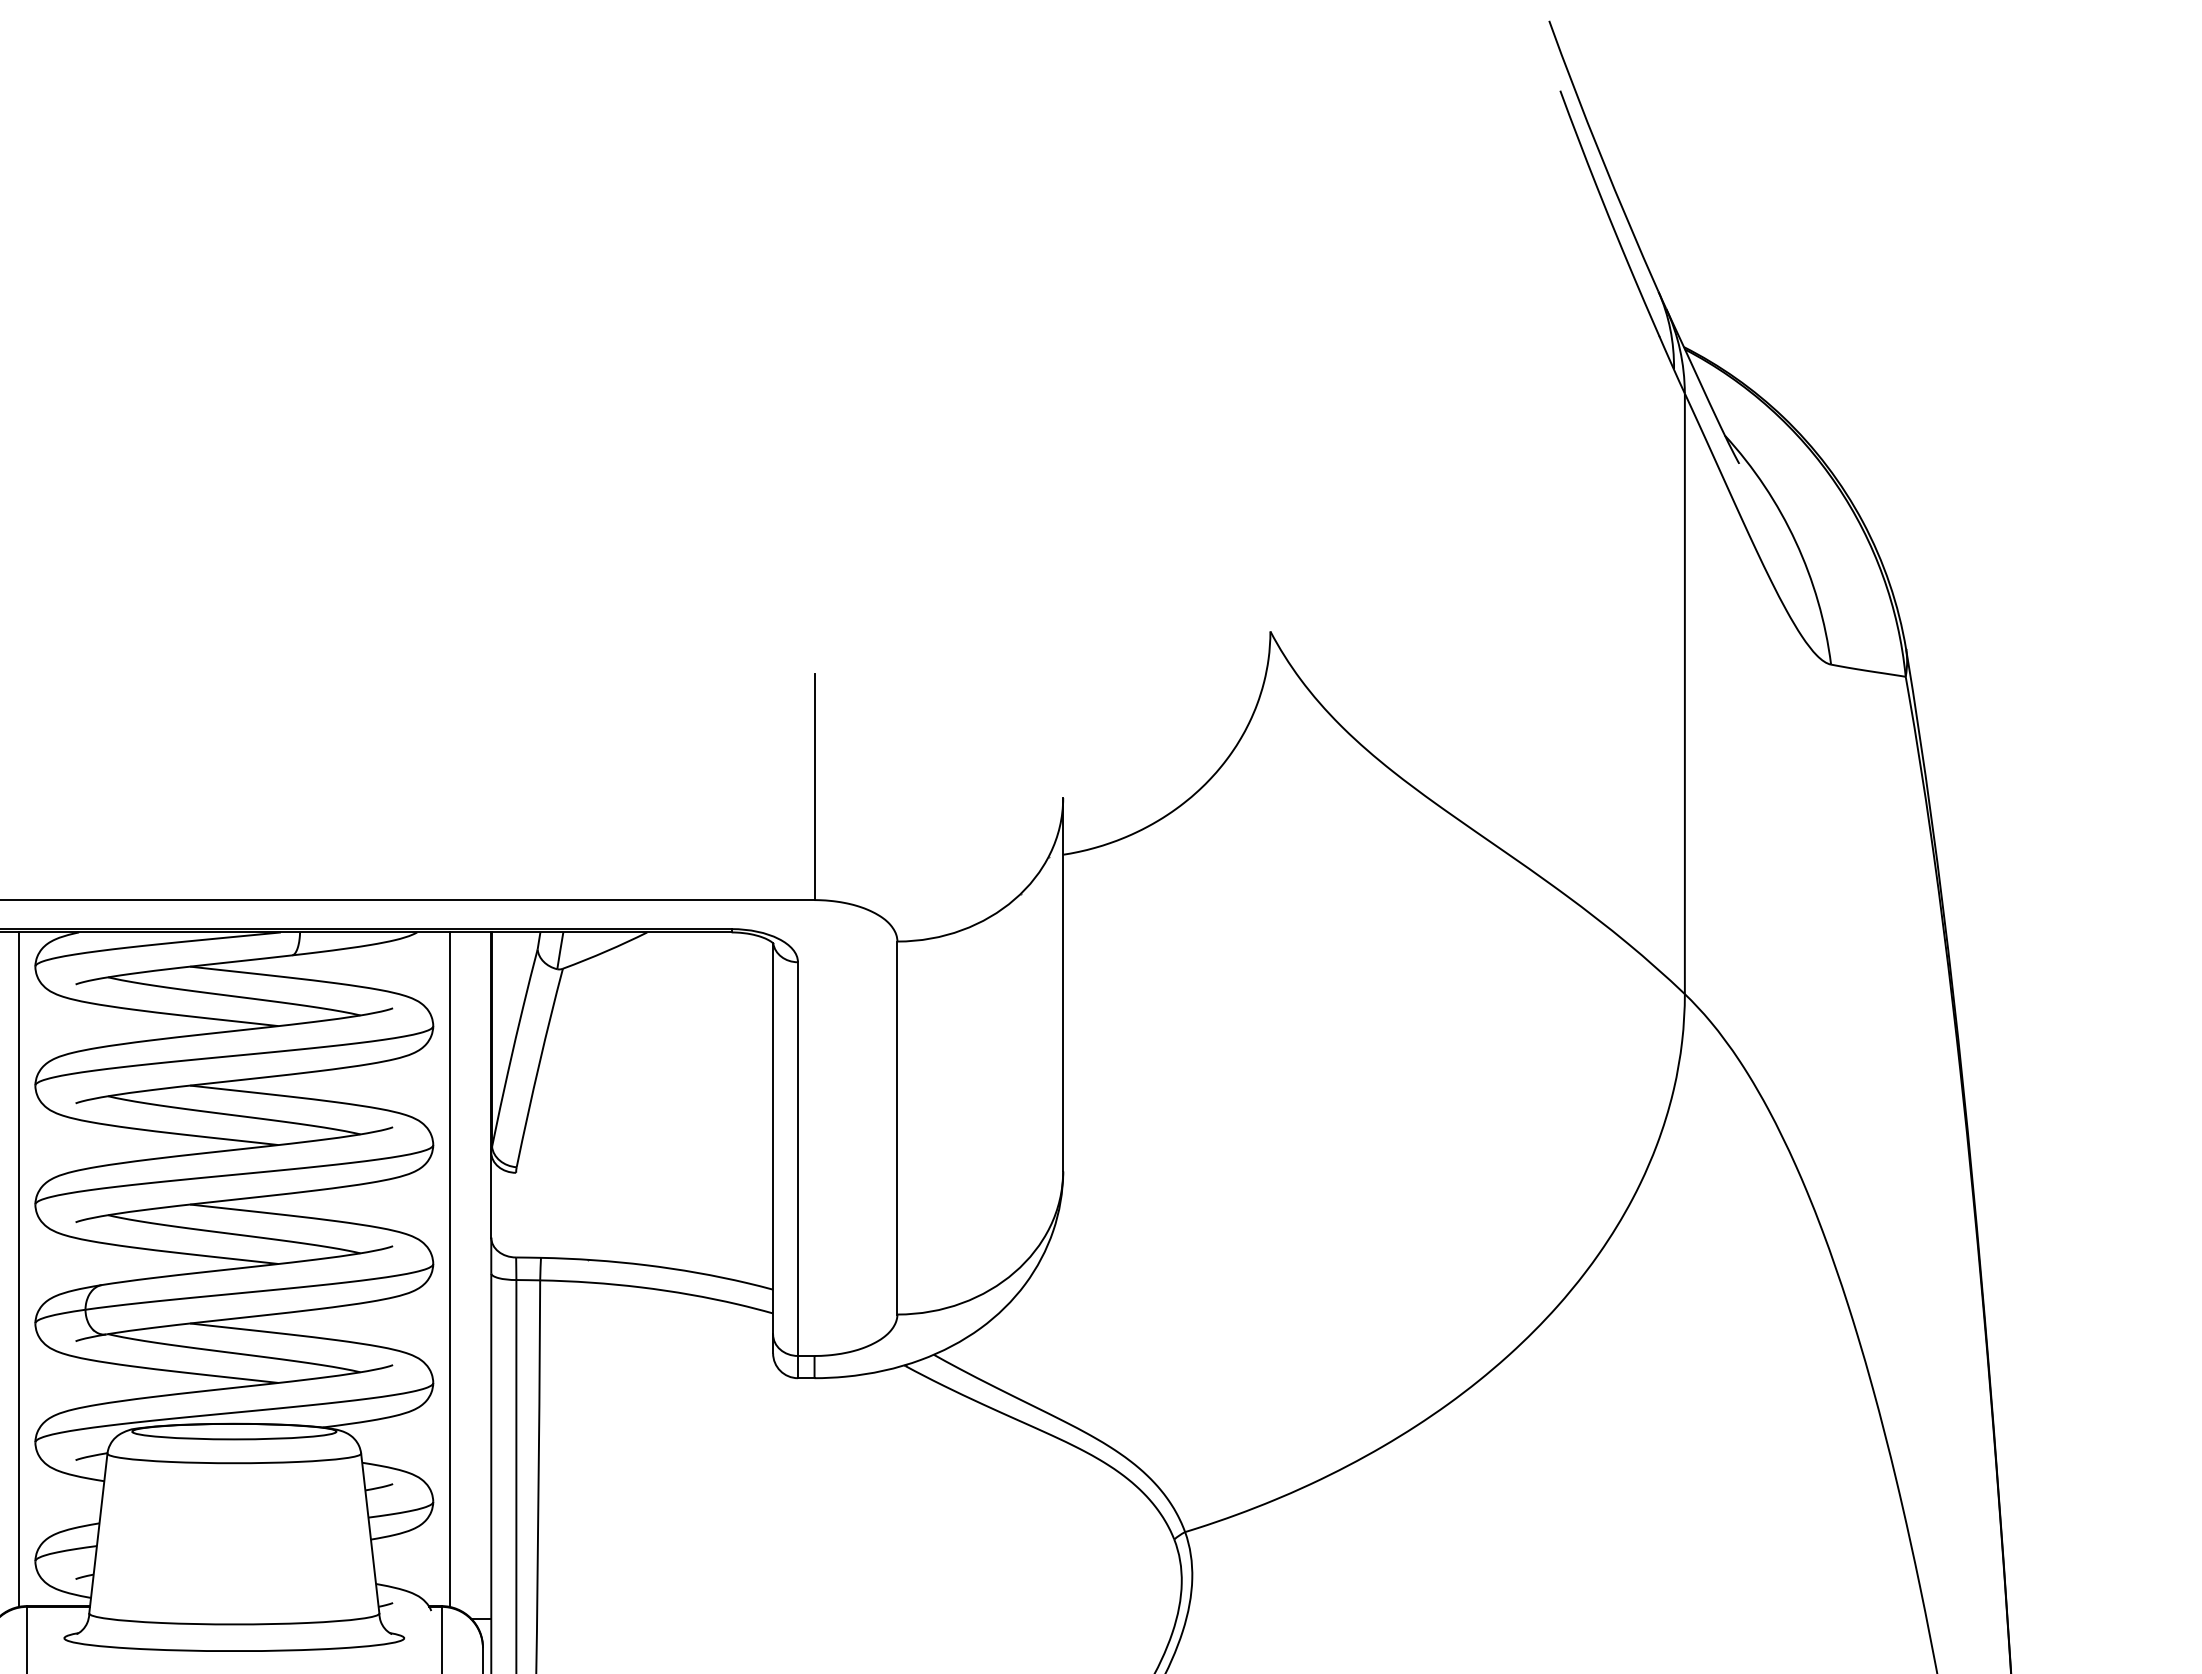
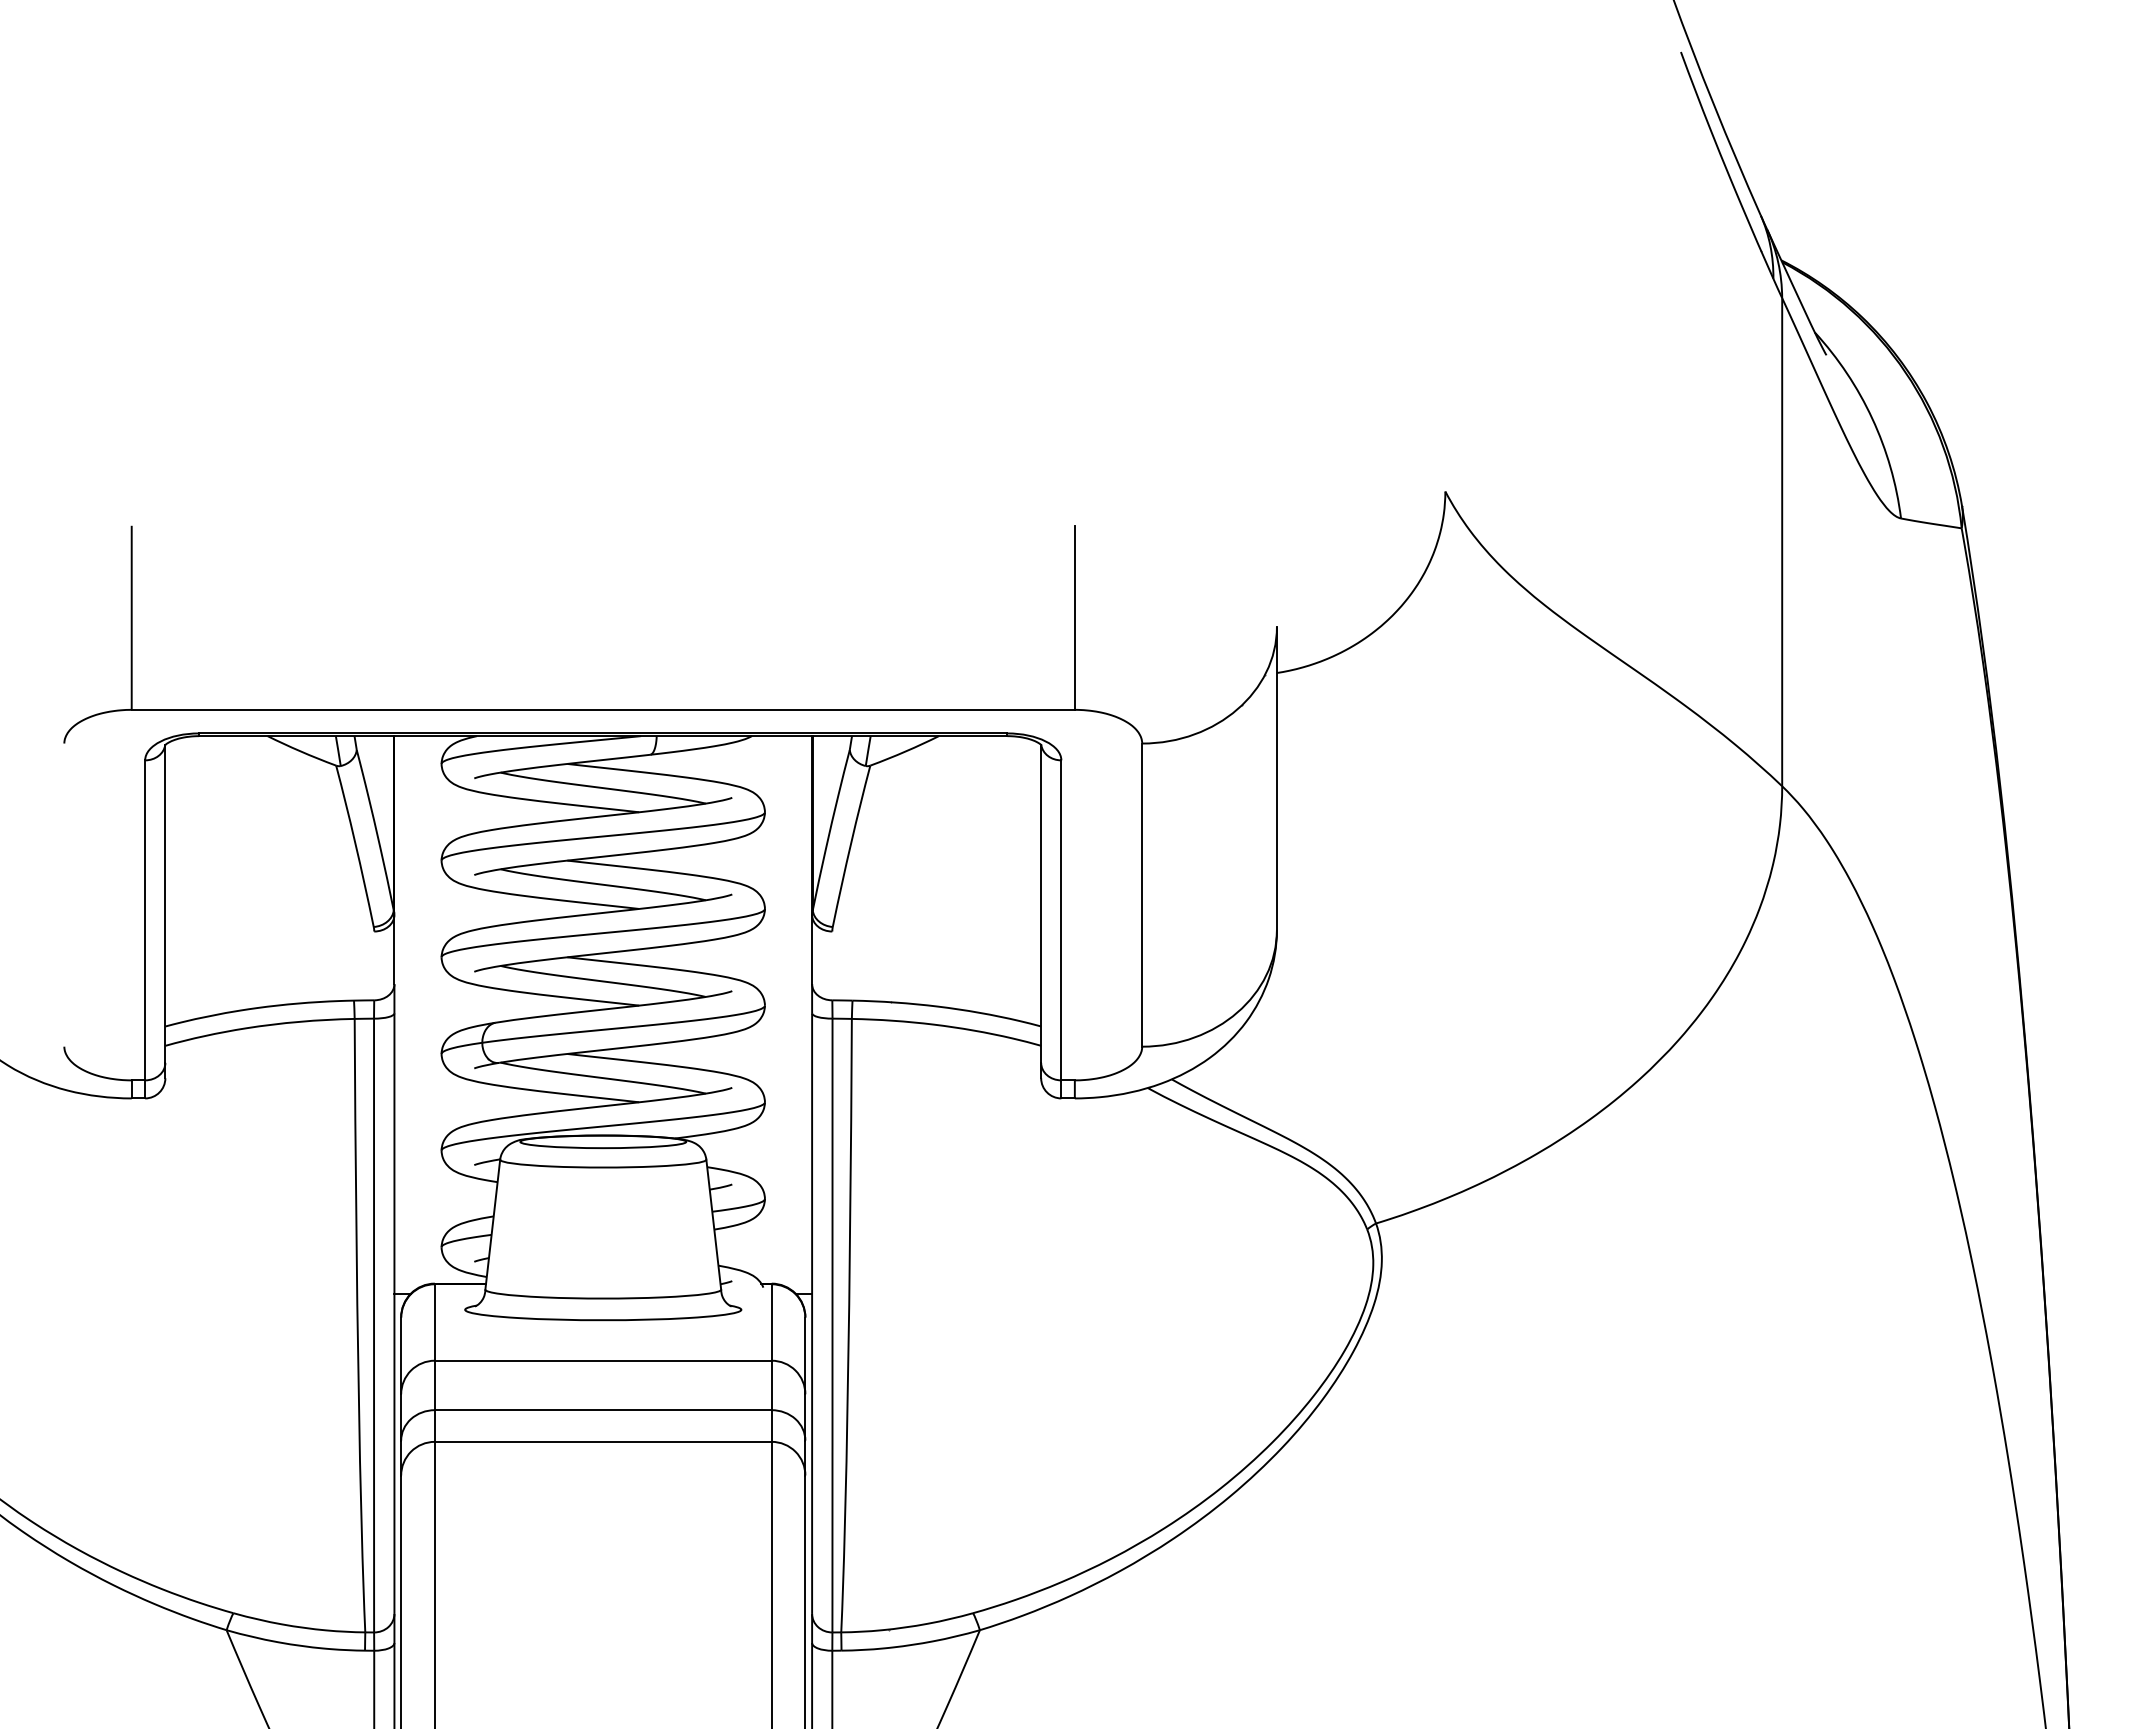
line: (19, 1270) -> (428, 1010), removed
line: (449, 1270) -> (778, 1010), removed

